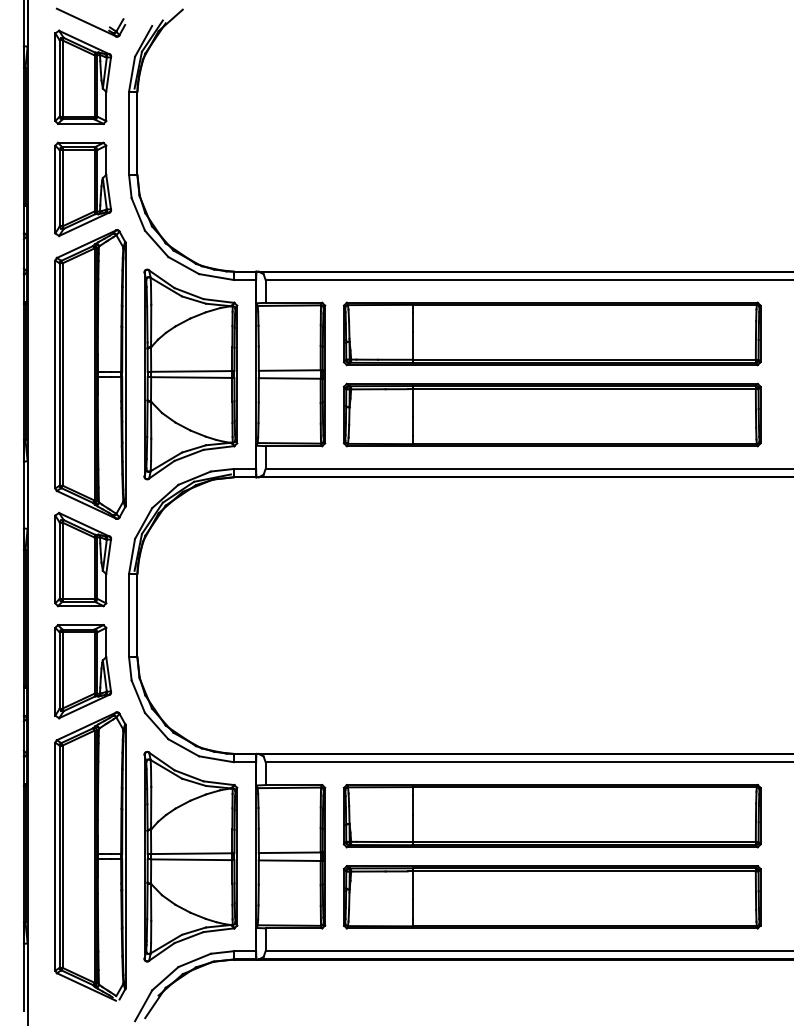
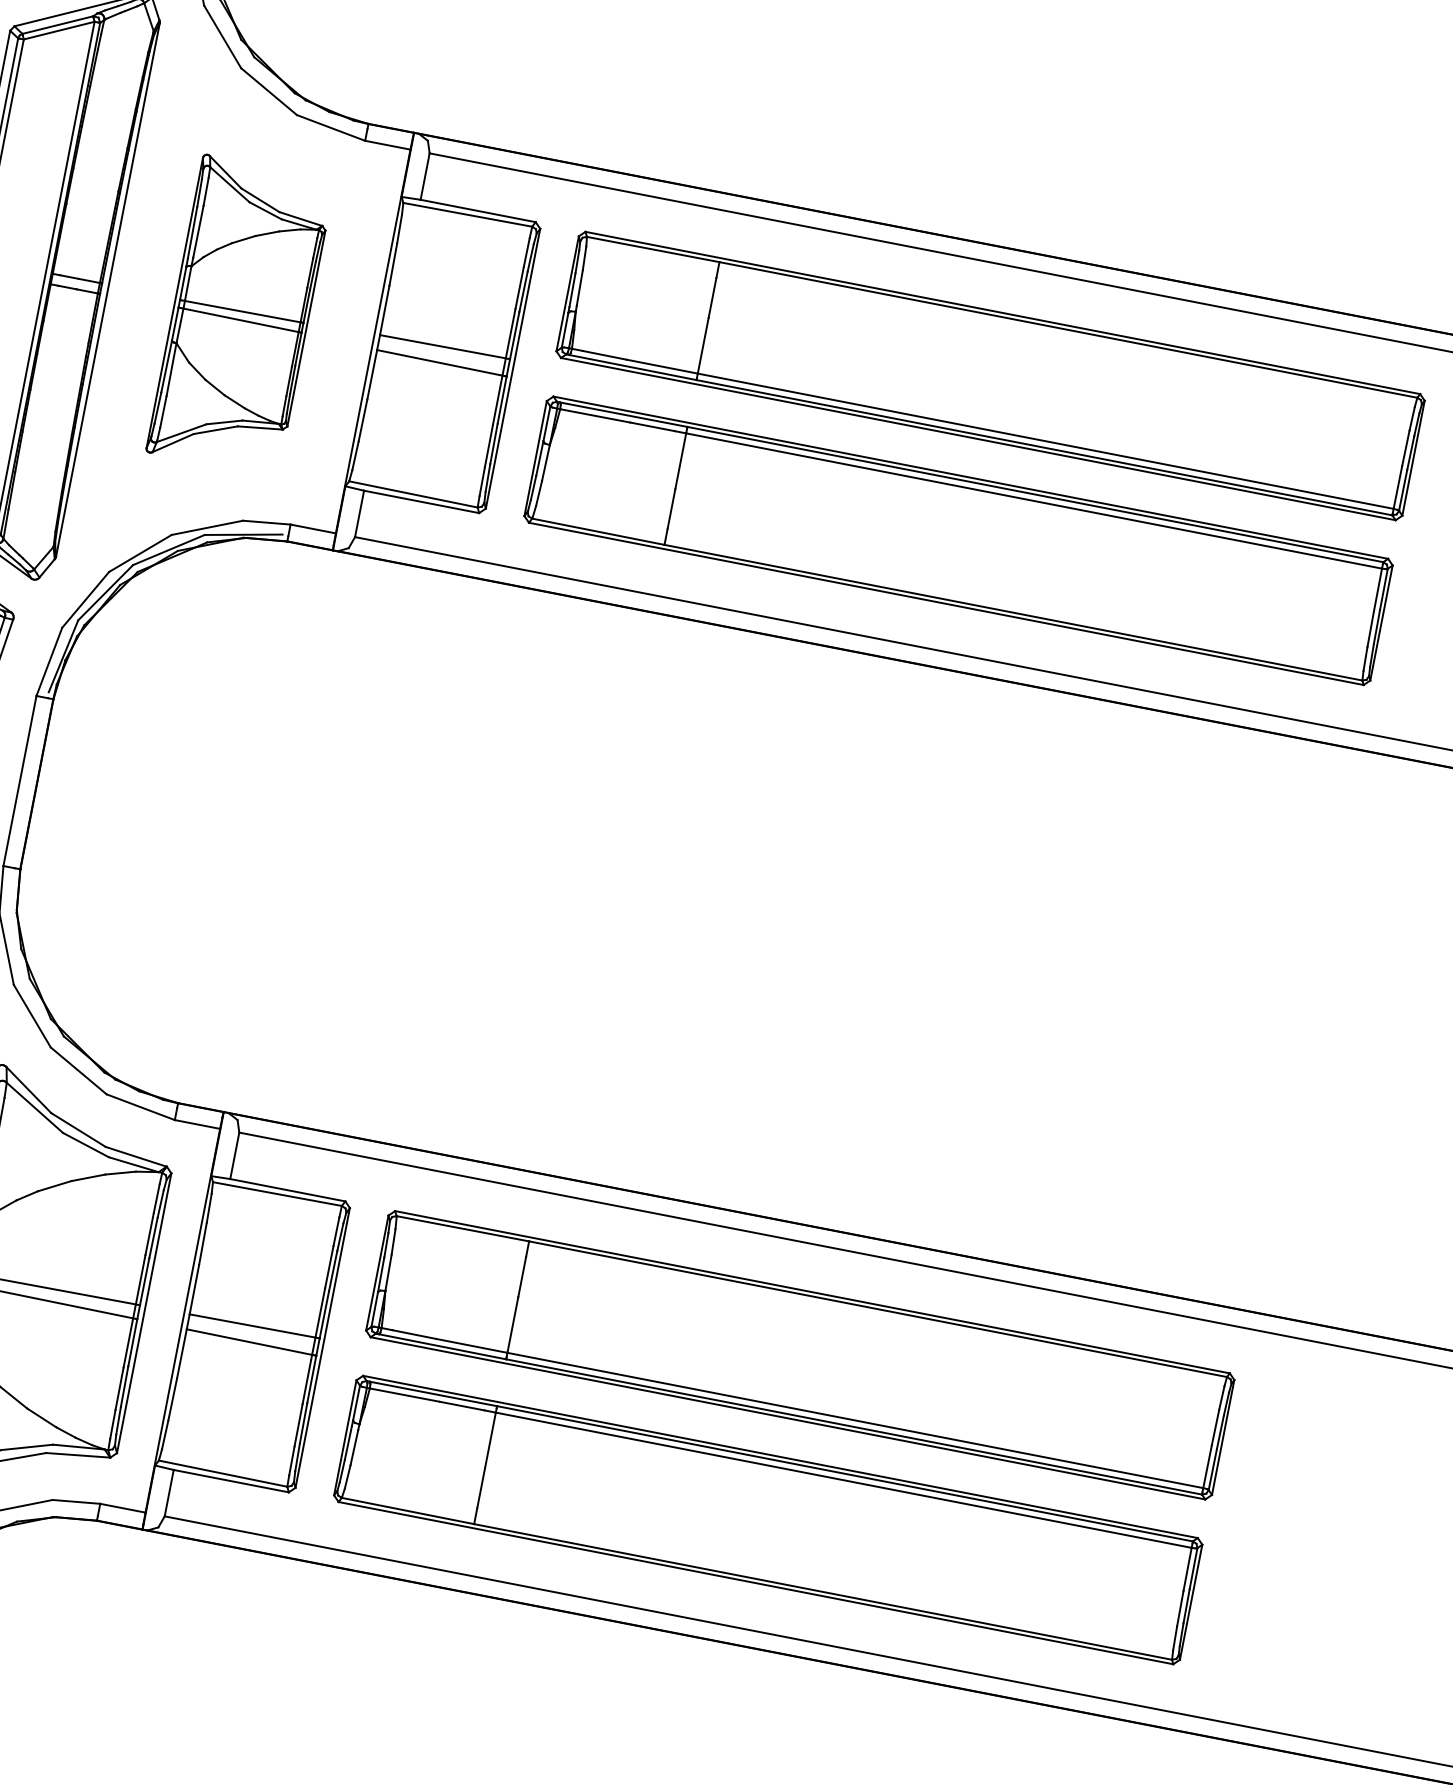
part: (190, 374) -> (239, 315), size x0.7

